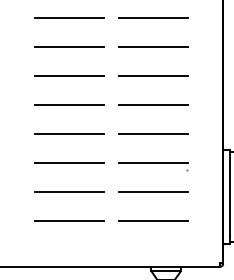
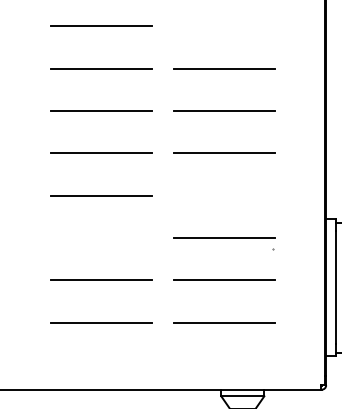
line: (153, 17) -> (224, 25), removed
line: (153, 134) -> (224, 196), removed
line: (69, 163) -> (101, 238), removed

